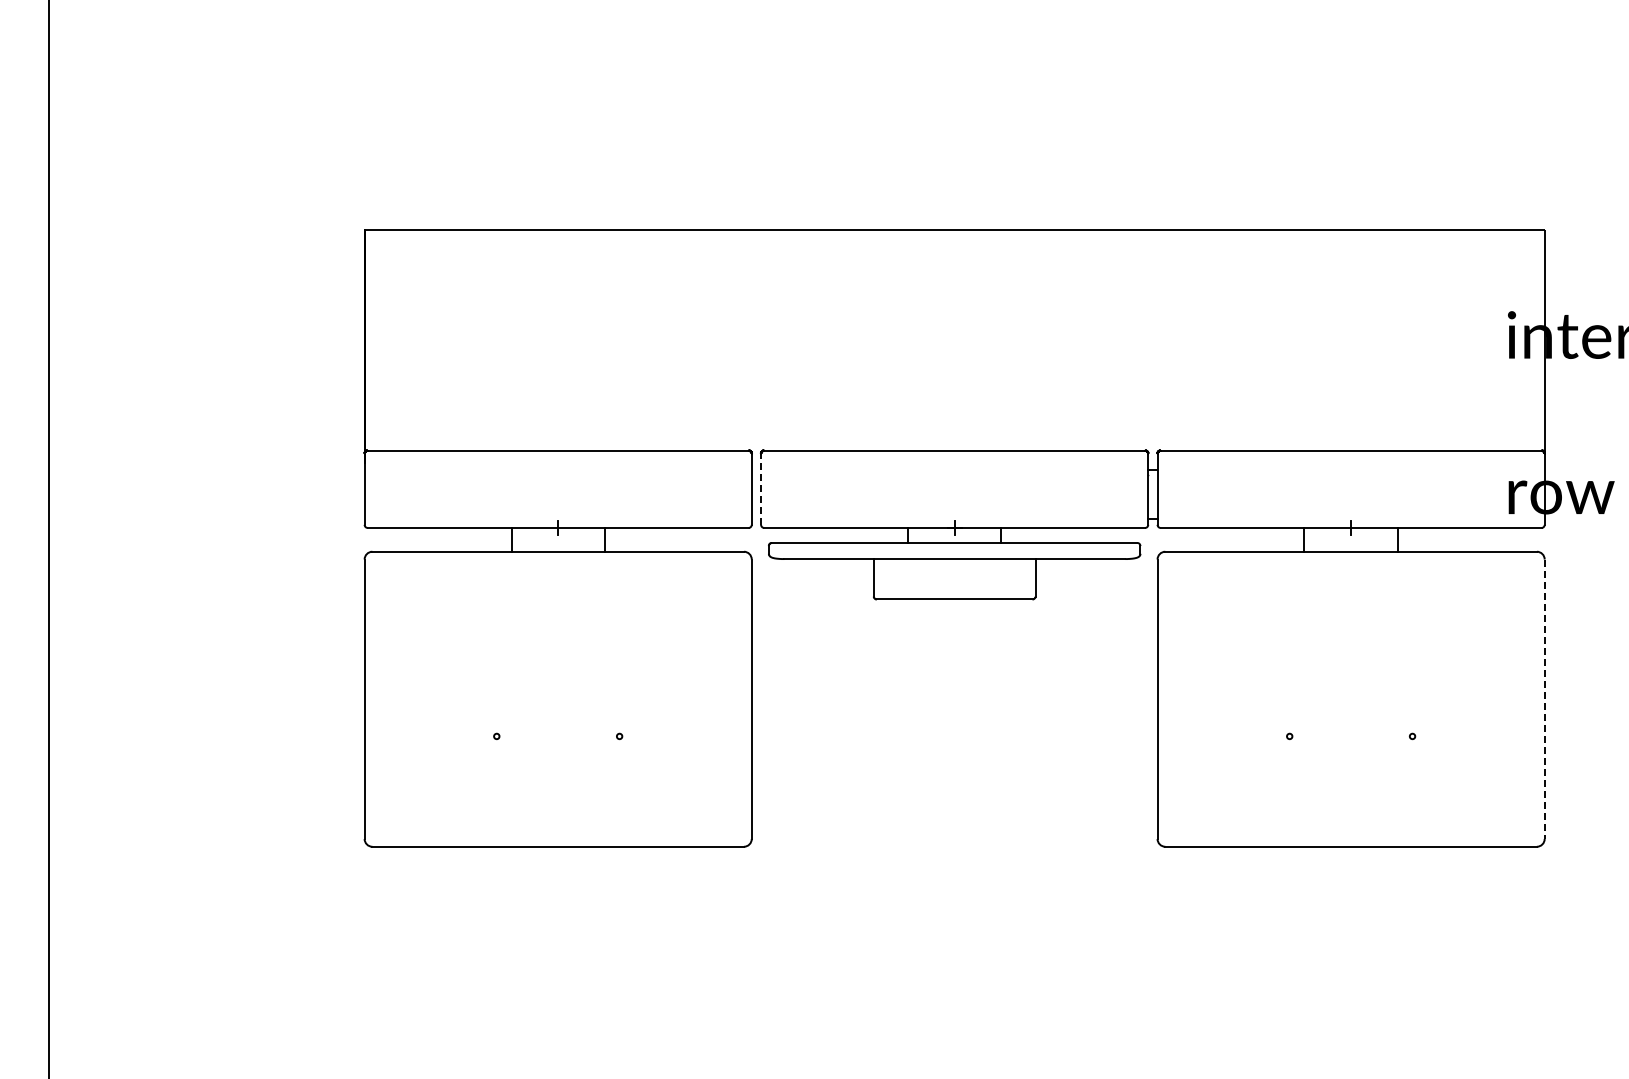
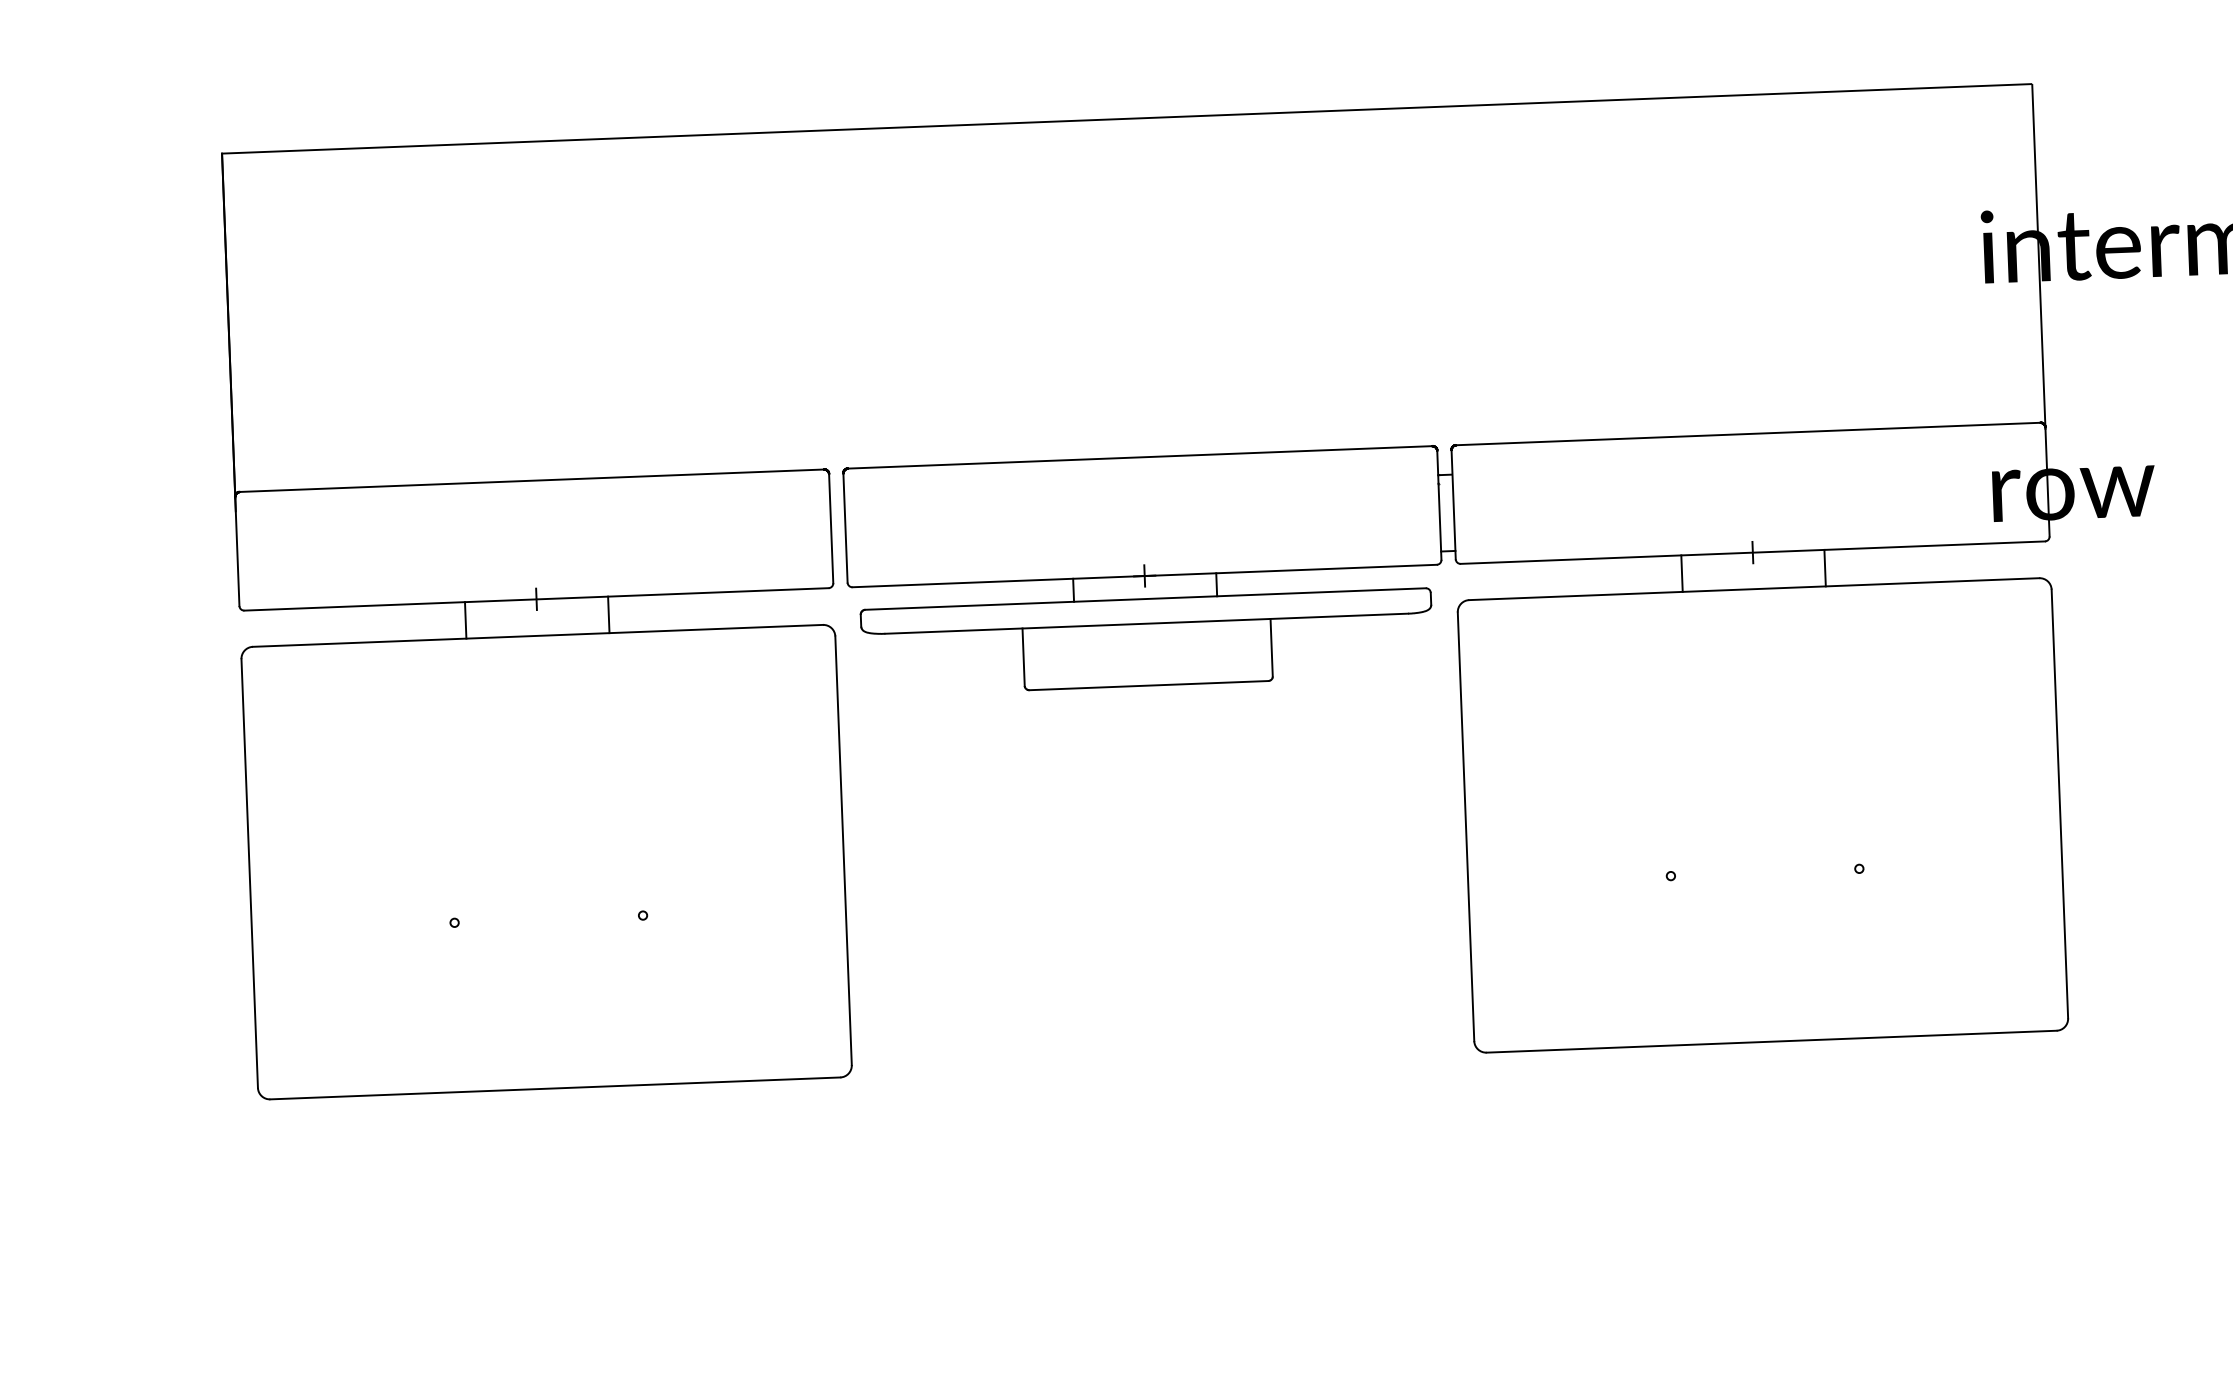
line: (761, 489) -> (846, 528), dashed -> solid
line: (1544, 699) -> (2059, 804), dashed -> solid

